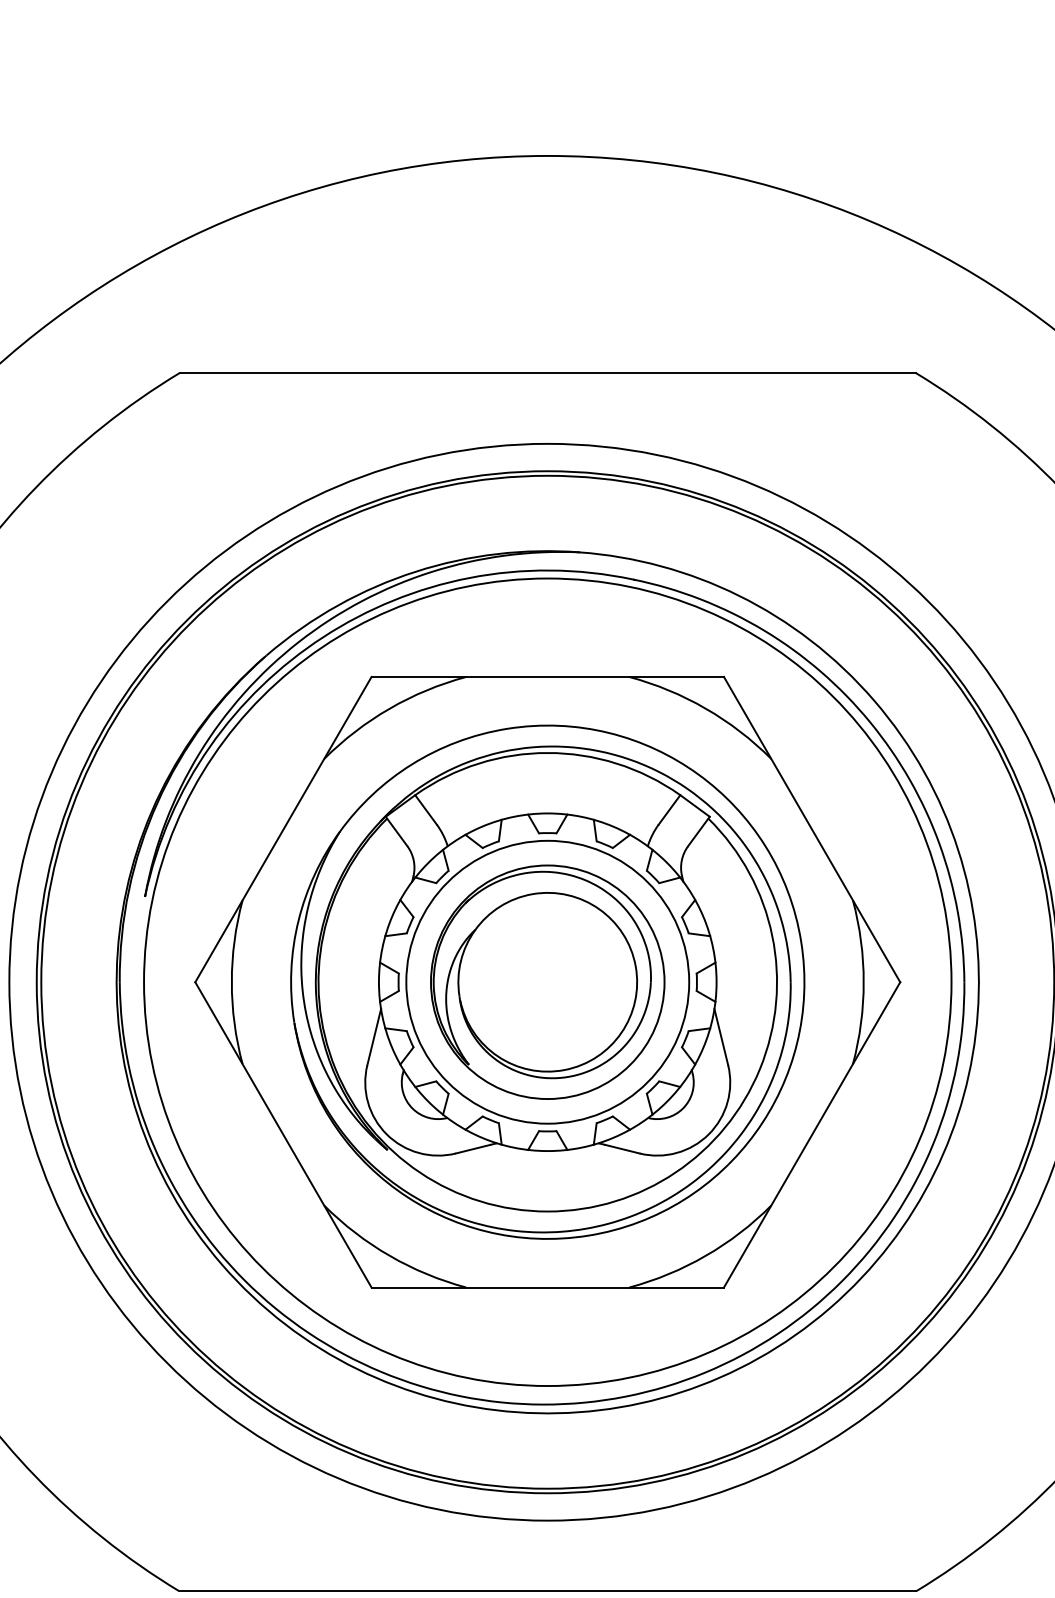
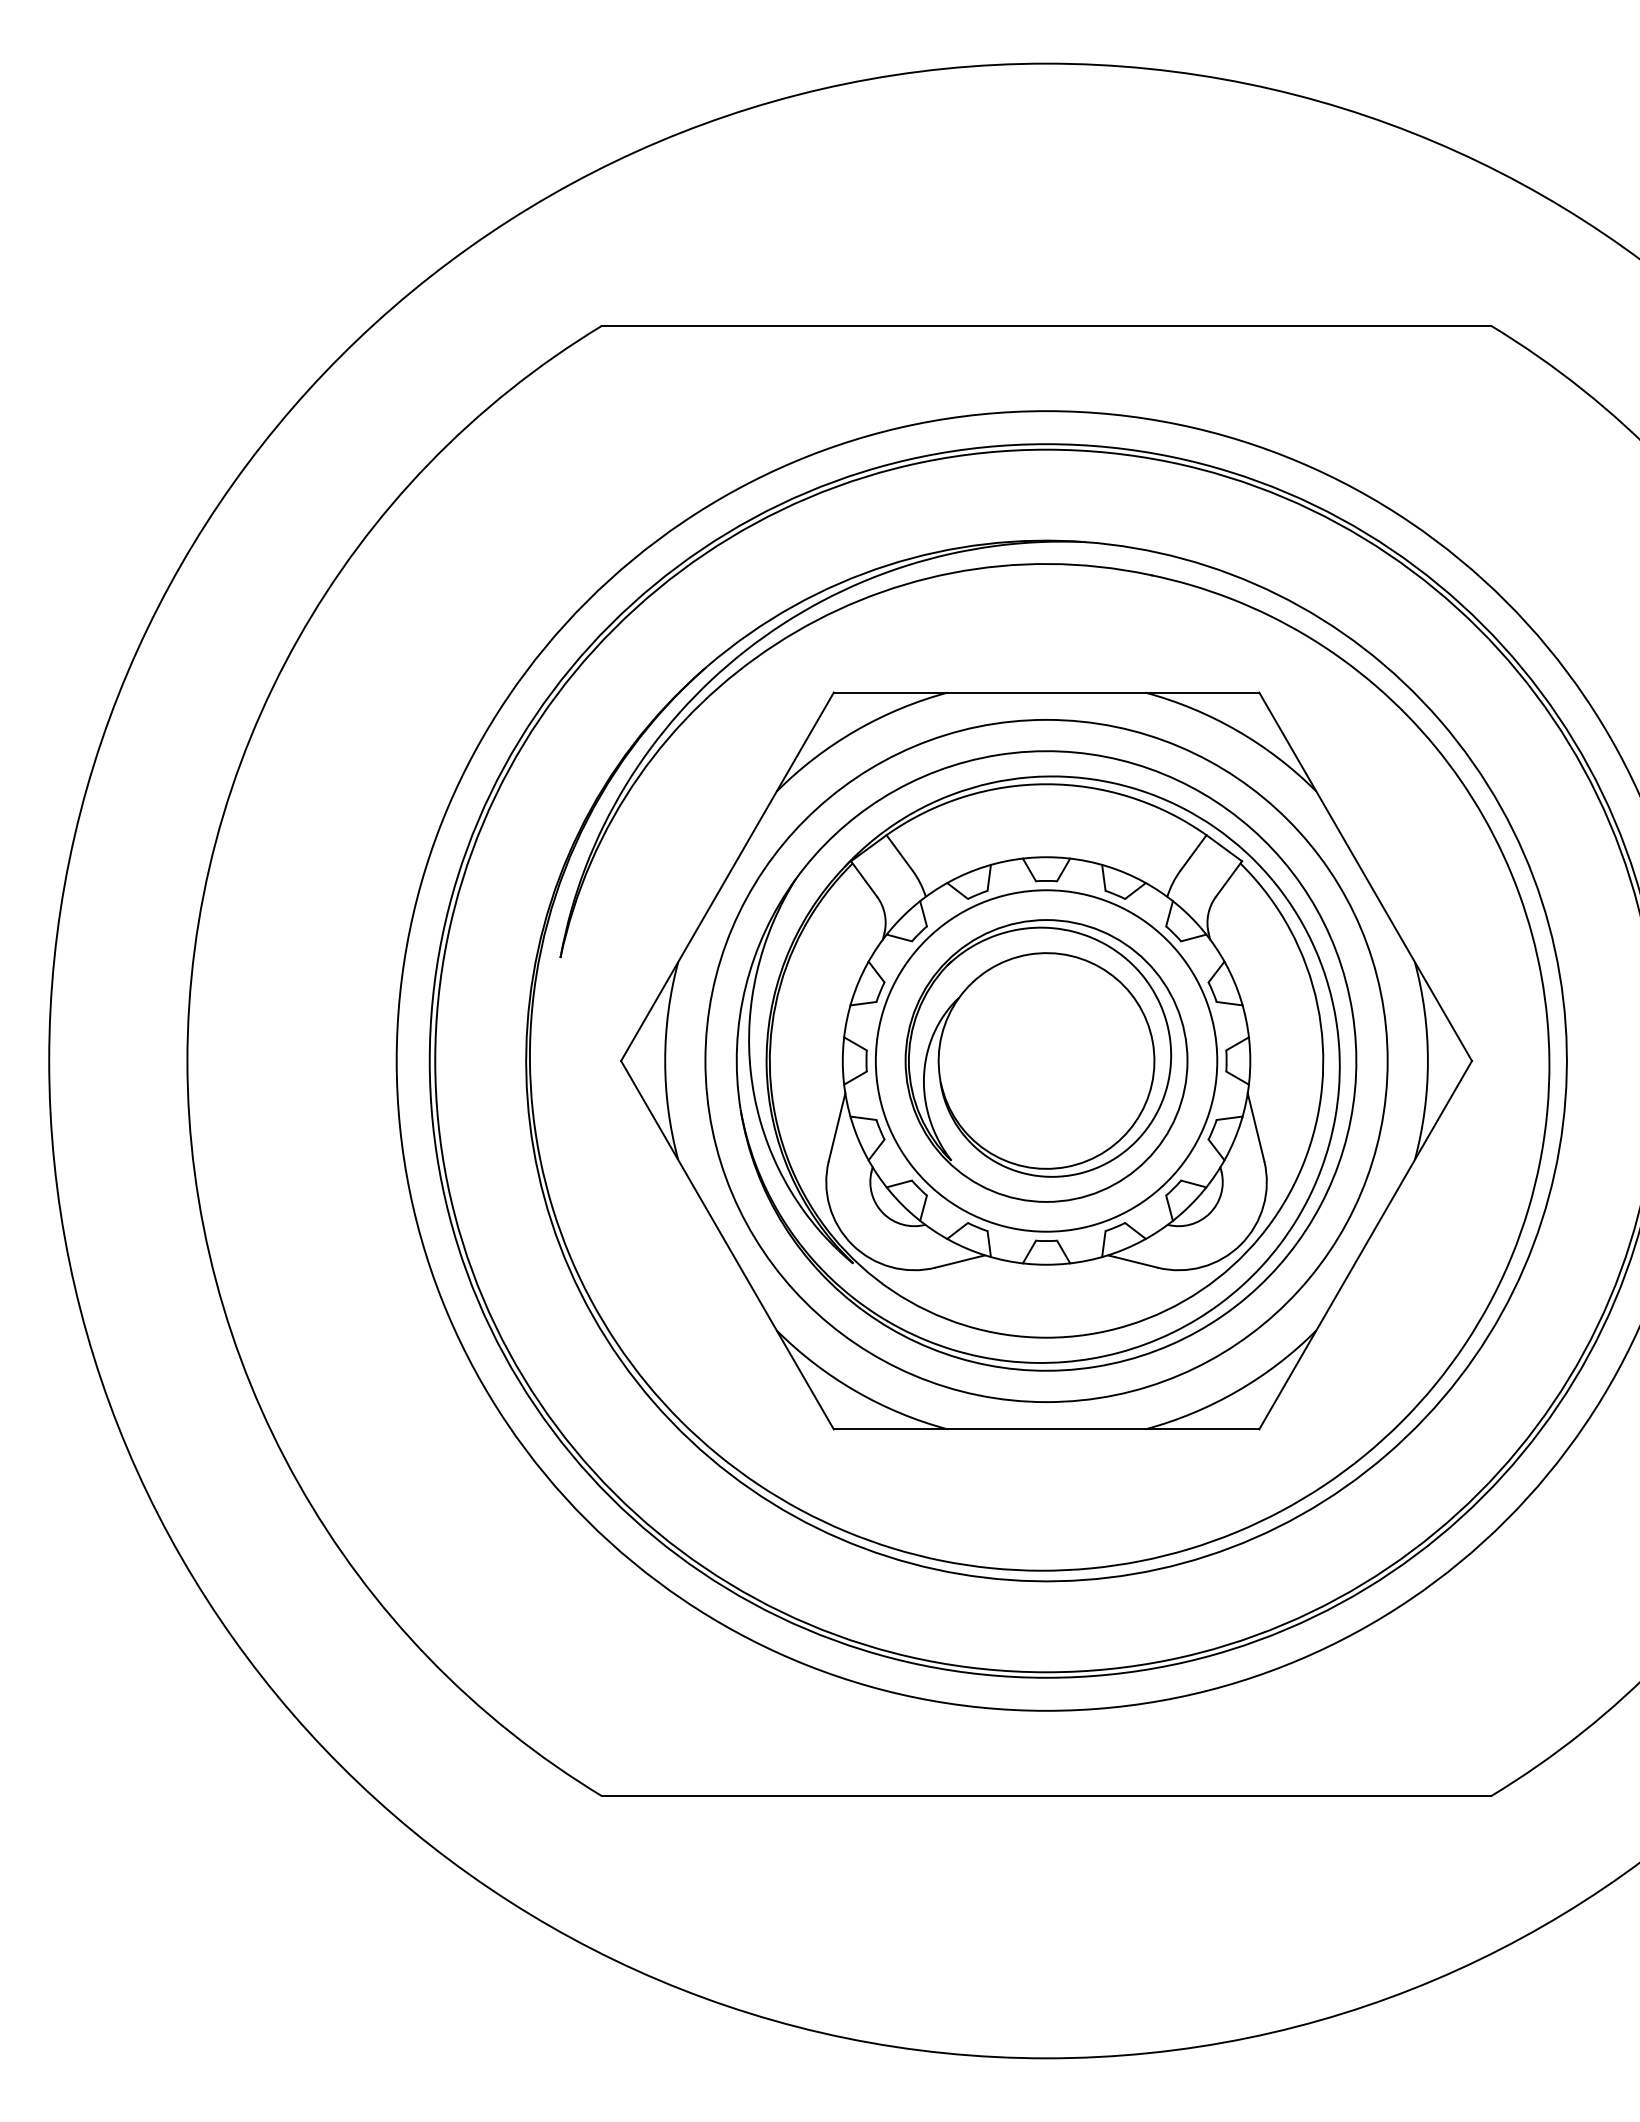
circle: (547, 981) -> (1046, 1060), size x0.7

